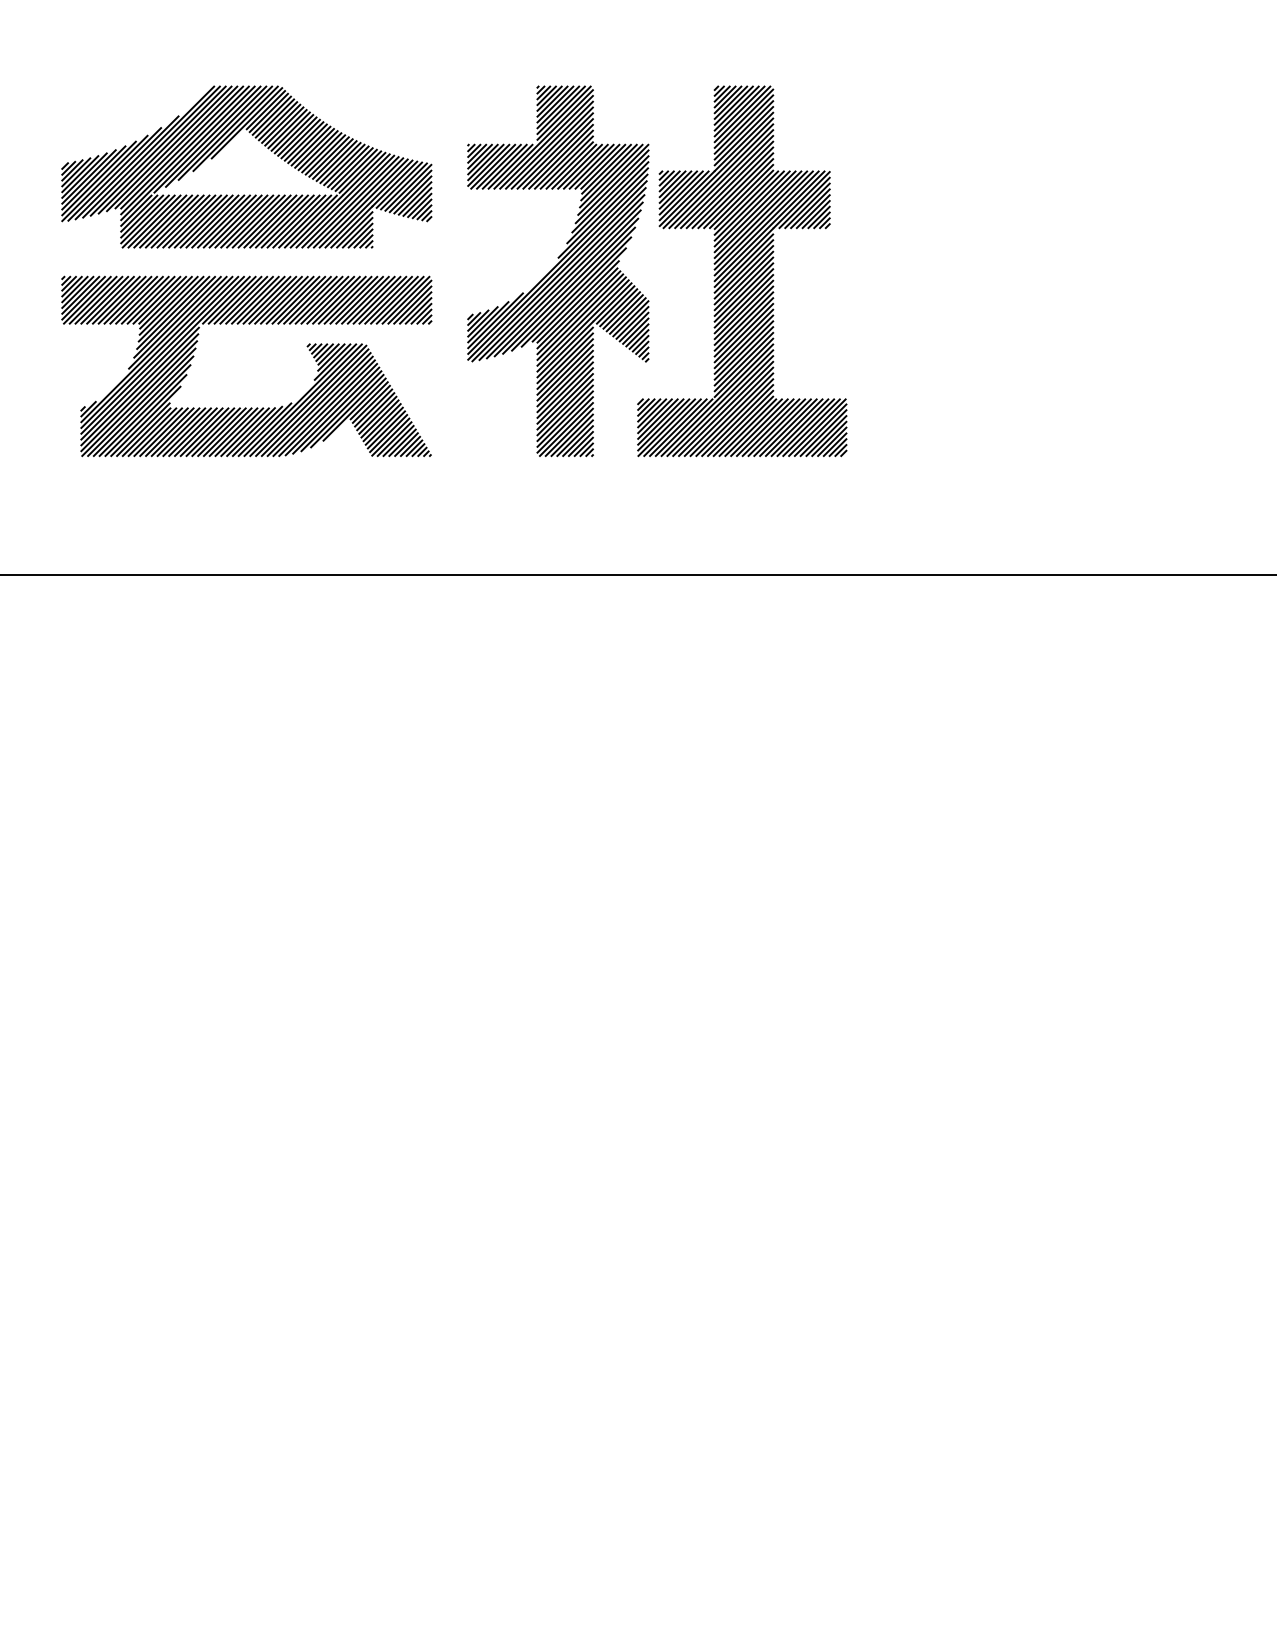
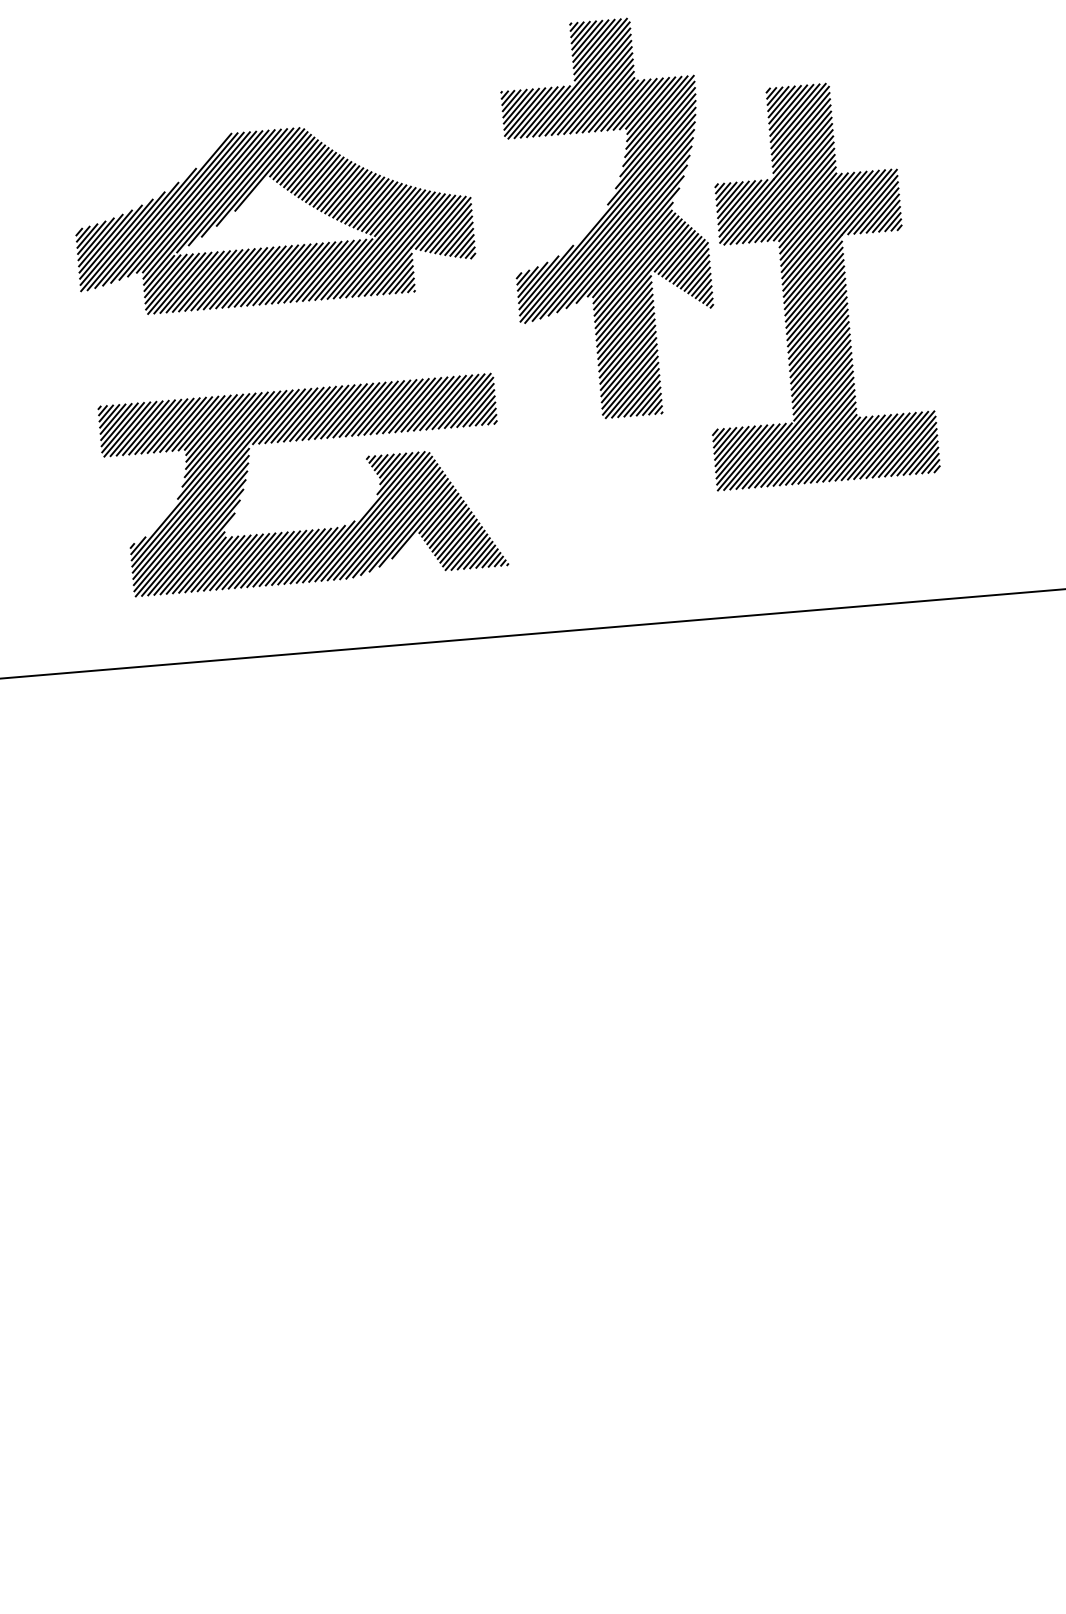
part: (558, 271) -> (609, 219), moved
part: (246, 407) -> (306, 529), moved

